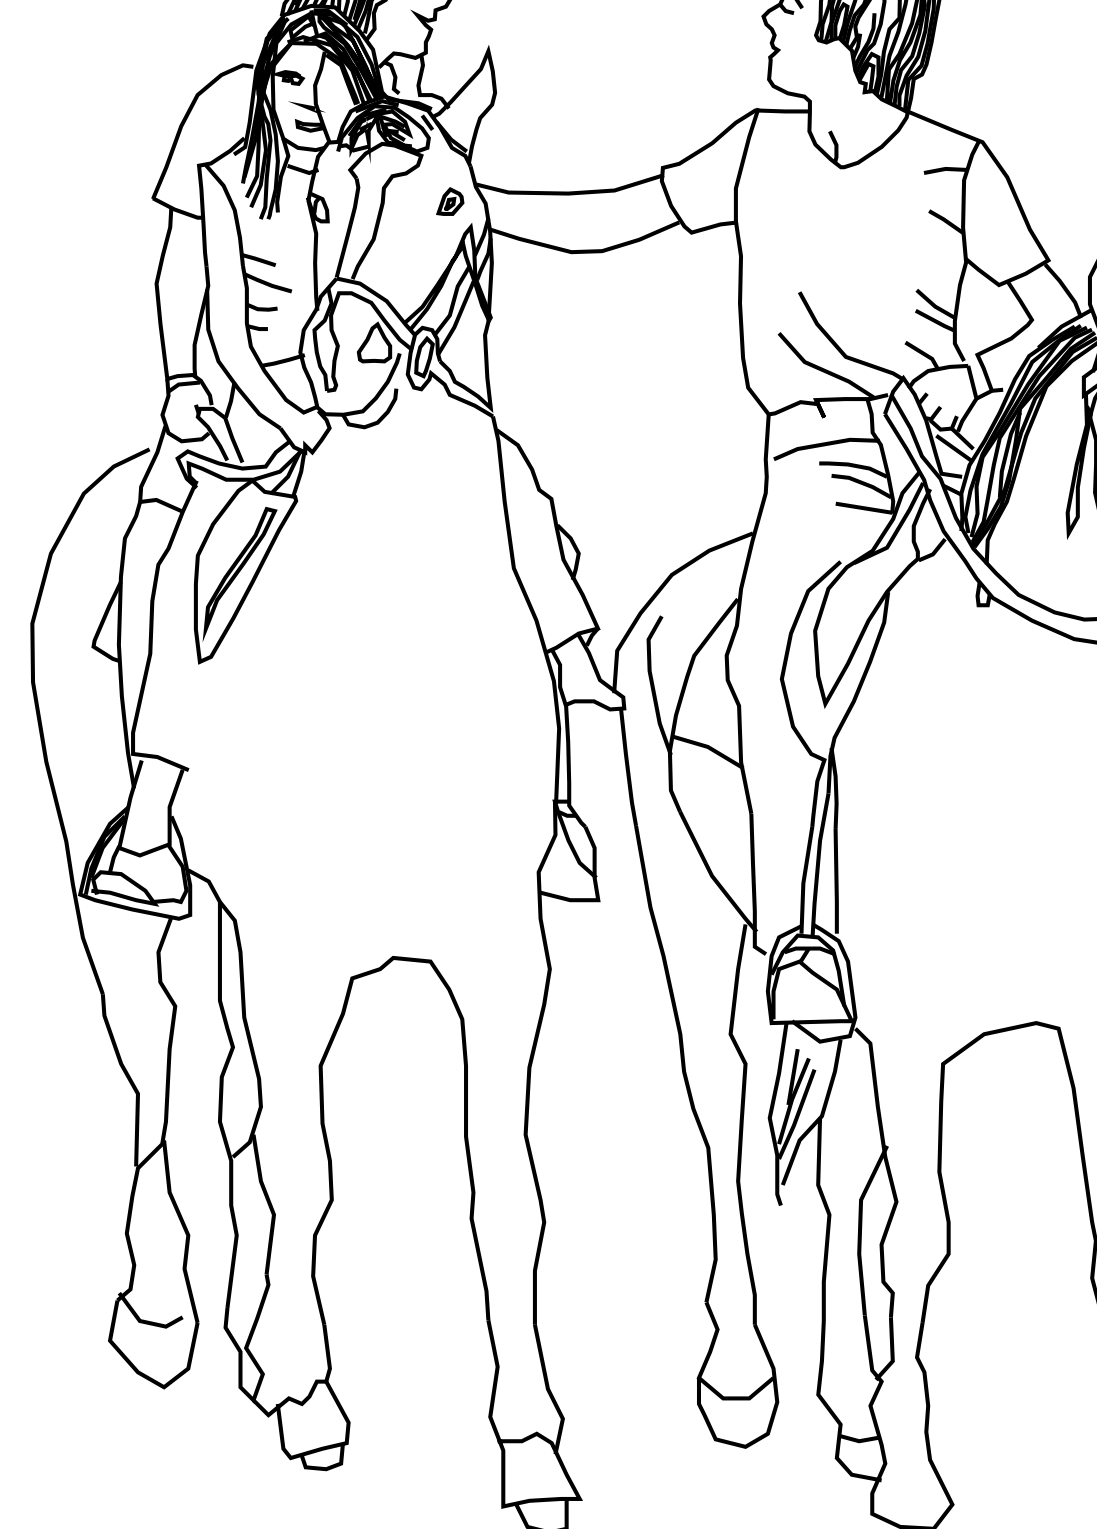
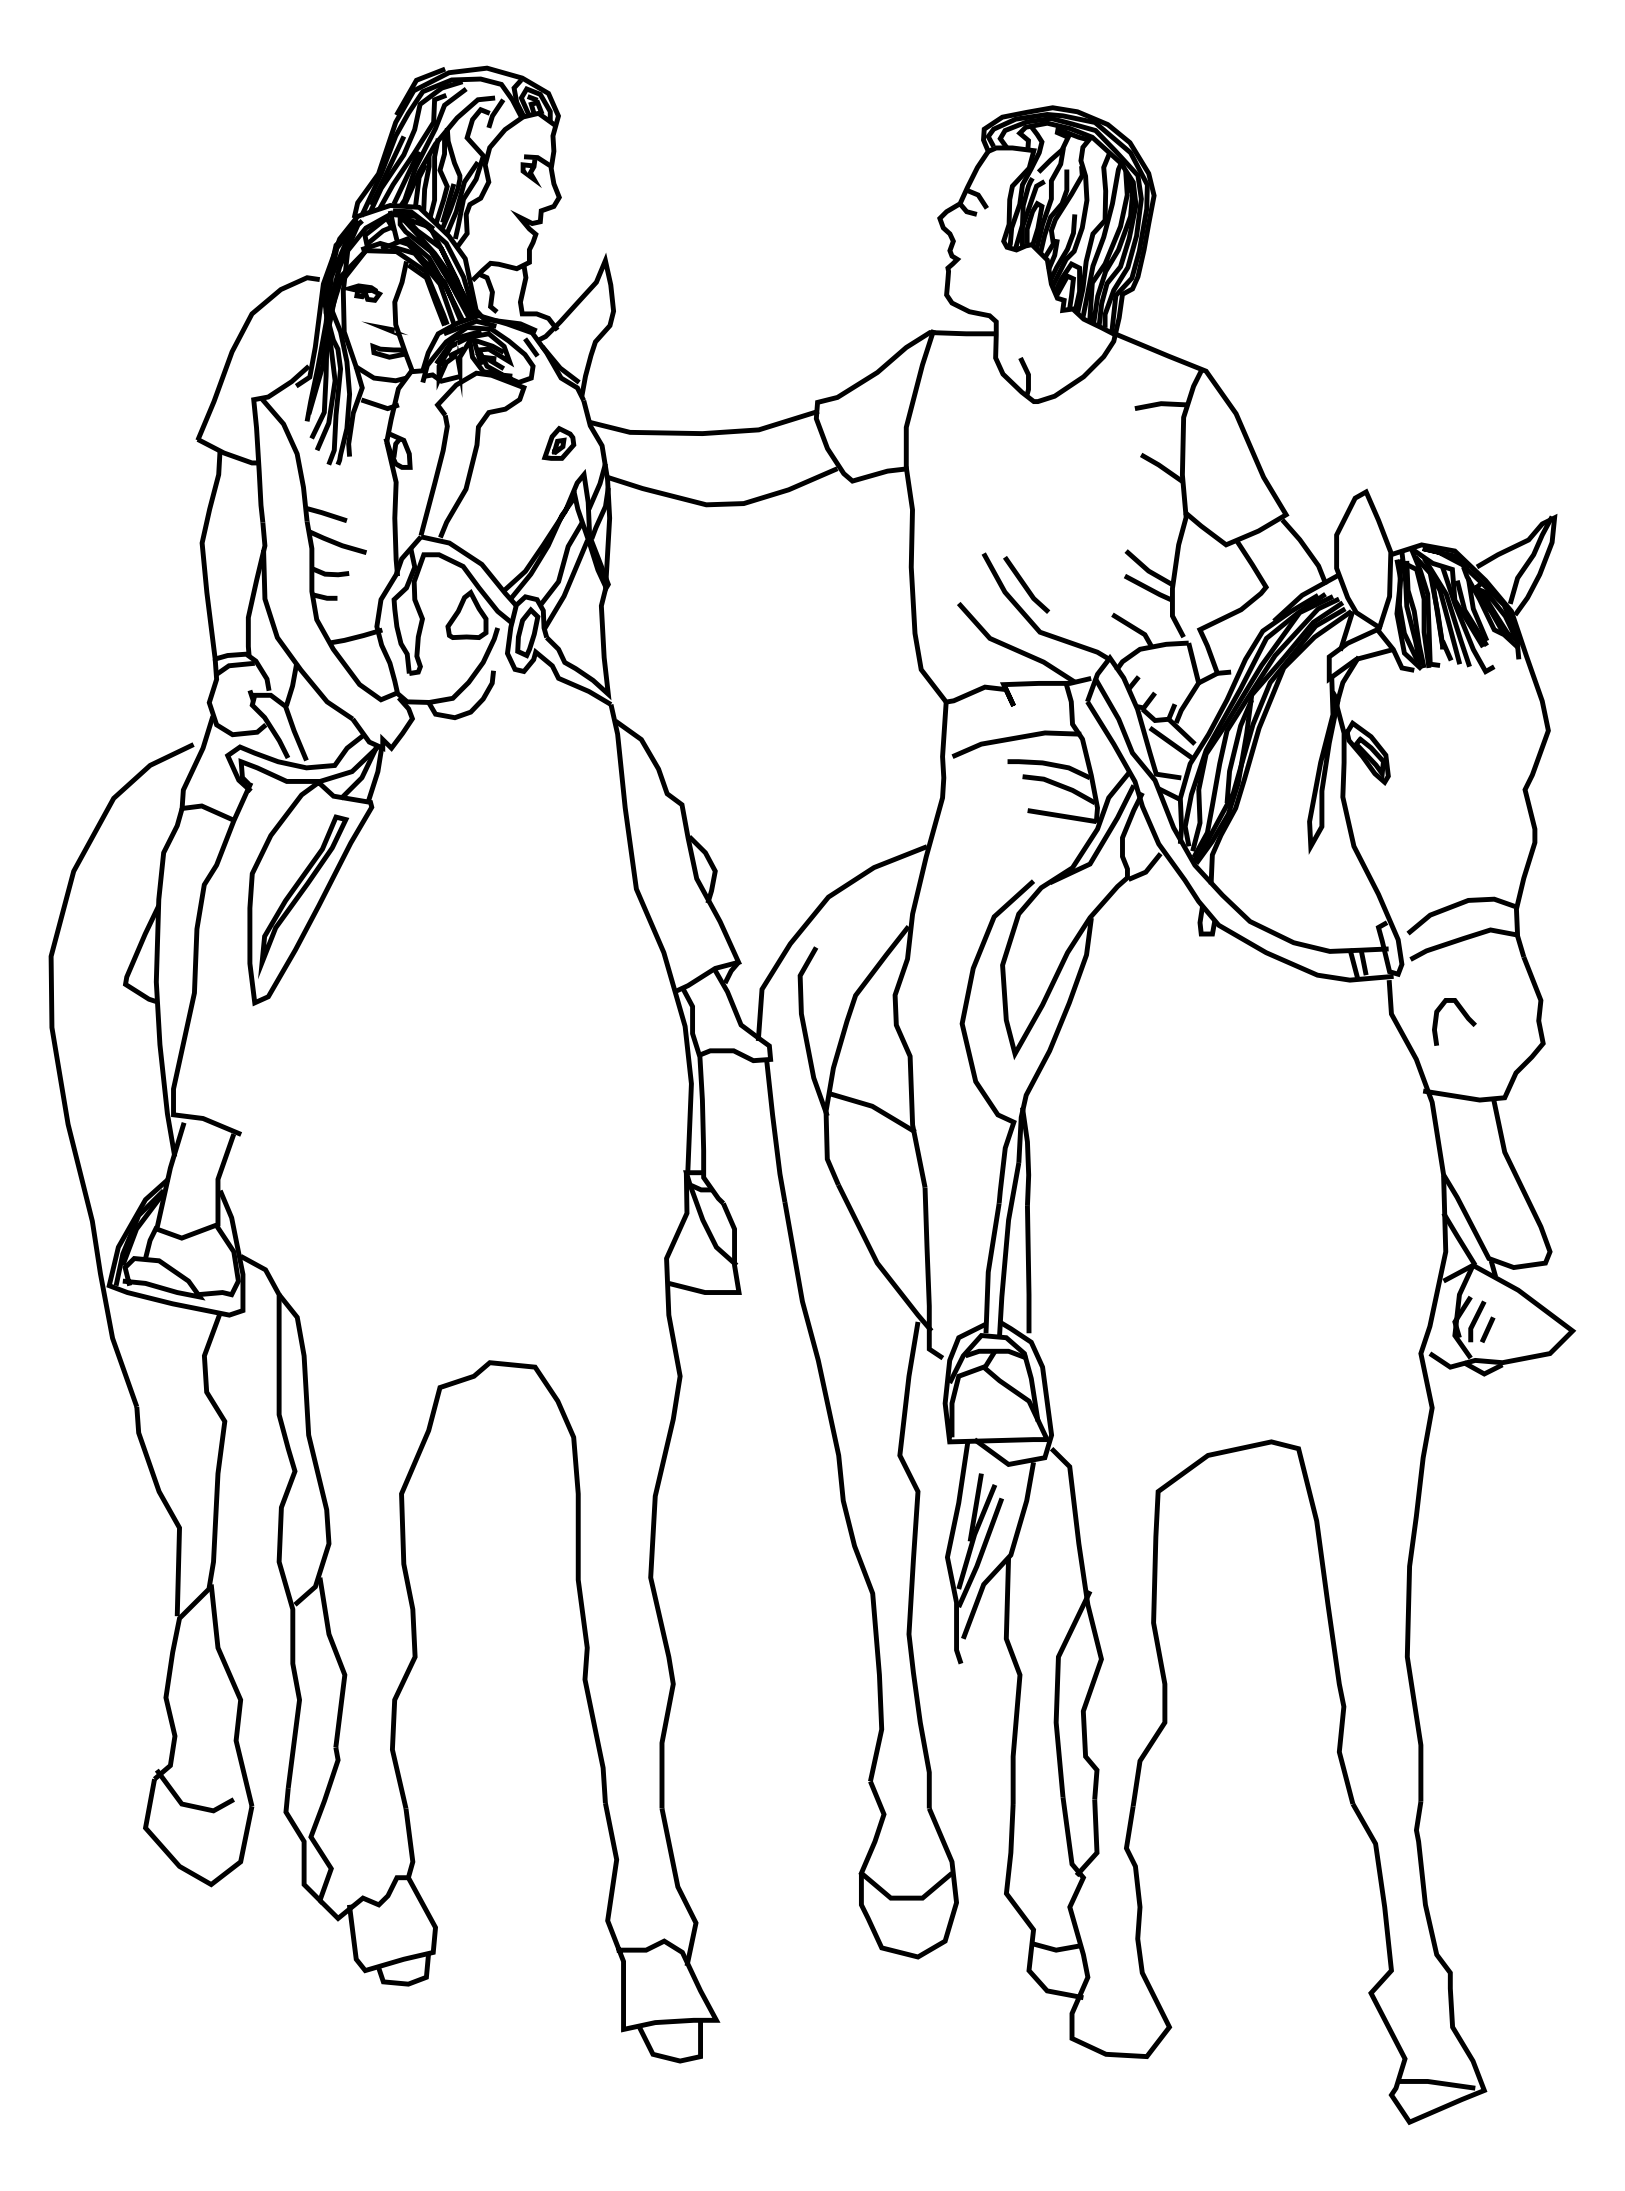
line: (834, 317) -> (1026, 584), added

